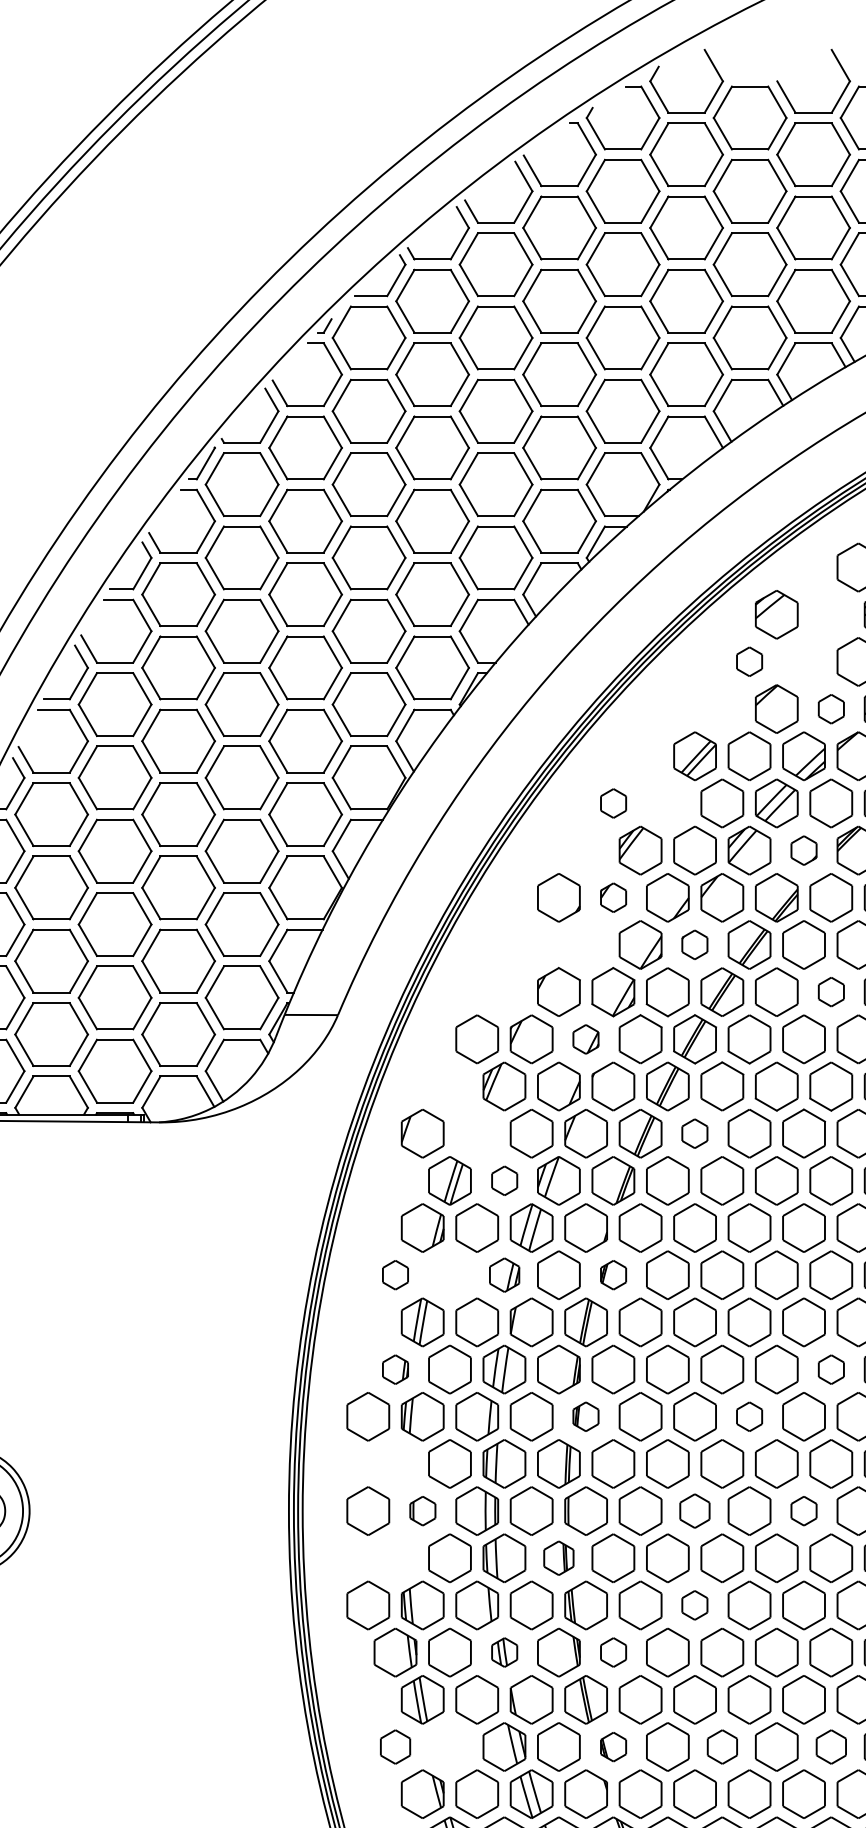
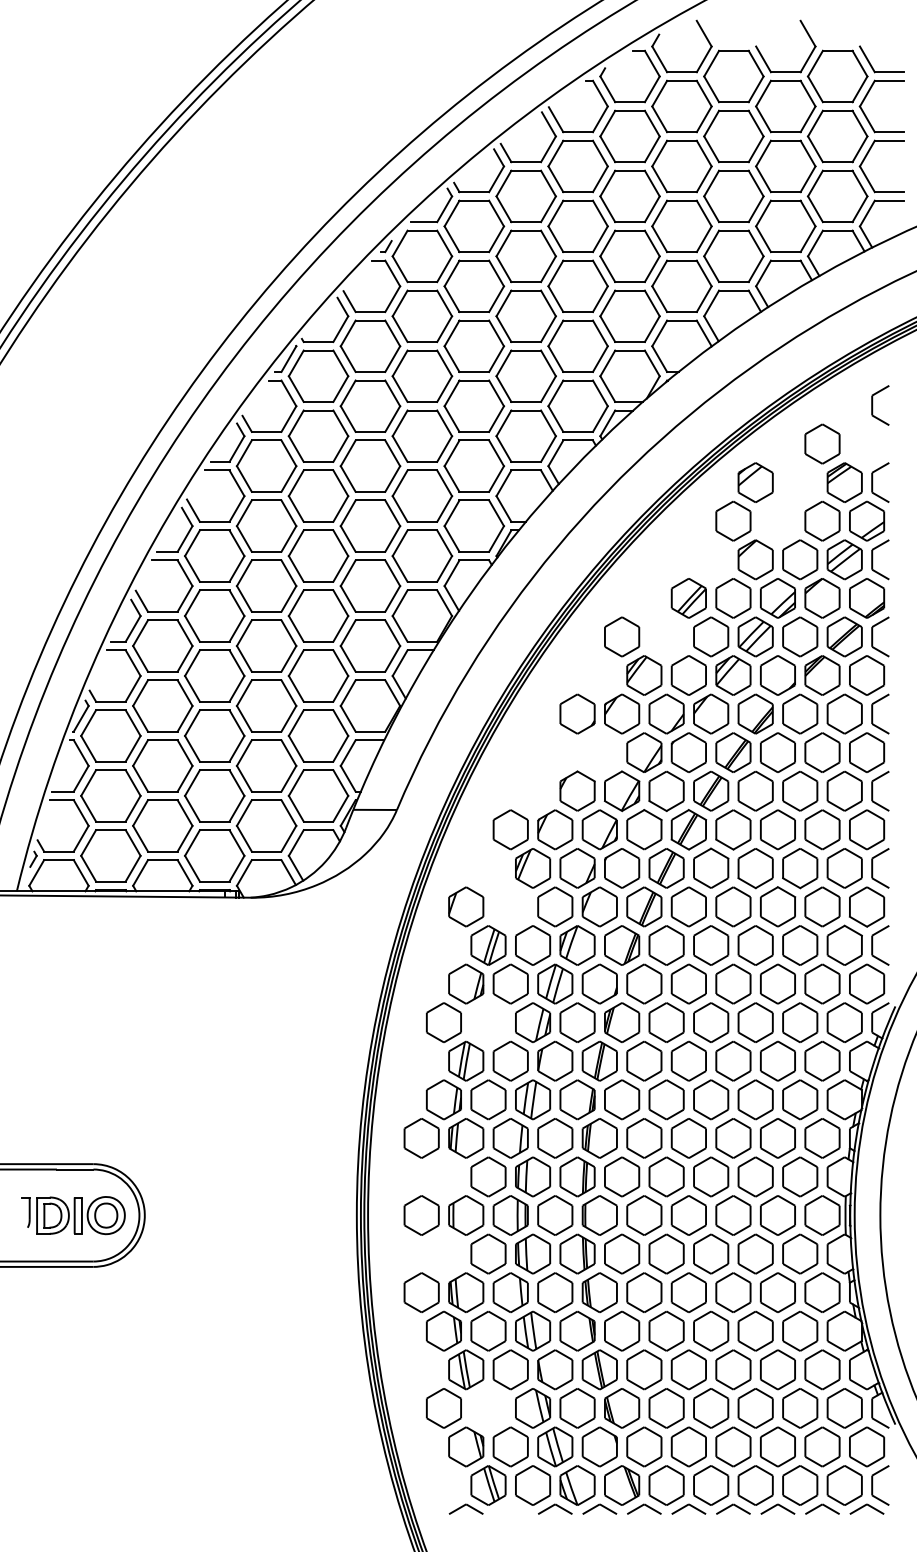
part: (749, 661) -> (733, 520), size x1.67
part: (831, 708) -> (800, 559), size x1.67
part: (613, 802) -> (622, 636), size x1.67
part: (803, 850) -> (777, 675), size x1.67
part: (613, 897) -> (622, 713), size x1.67
part: (694, 944) -> (688, 752), size x1.67
part: (831, 991) -> (800, 790), size x1.67
part: (585, 1038) -> (599, 829), size x1.67
part: (694, 1133) -> (688, 906), size x1.67
part: (505, 1180) -> (533, 945), size x1.67
part: (394, 1275) -> (443, 1022), size x1.67
part: (505, 1275) -> (533, 1022), size x1.43
part: (613, 1275) -> (622, 1022), size x1.67
part: (394, 1369) -> (443, 1099), size x1.67
part: (831, 1369) -> (800, 1099), size x1.67
part: (585, 1416) -> (599, 1138), size x1.67
part: (749, 1416) -> (733, 1138), size x1.67
part: (423, 1511) -> (466, 1215), size x1.67
part: (694, 1511) -> (688, 1215), size x1.43
part: (803, 1511) -> (777, 1215), size x1.67
part: (558, 1557) -> (577, 1253), size x1.43
part: (694, 1605) -> (688, 1292), size x1.67
part: (505, 1651) -> (533, 1330), size x1.67
part: (613, 1651) -> (622, 1330), size x1.67
part: (394, 1747) -> (443, 1408), size x1.43
part: (613, 1747) -> (622, 1408), size x1.67
part: (722, 1747) -> (711, 1408), size x1.43
part: (831, 1747) -> (800, 1408), size x1.43

